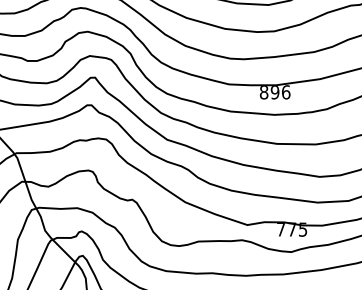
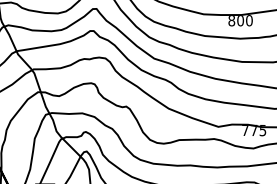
text: (280, 92) -> (244, 20), 896 -> 800

